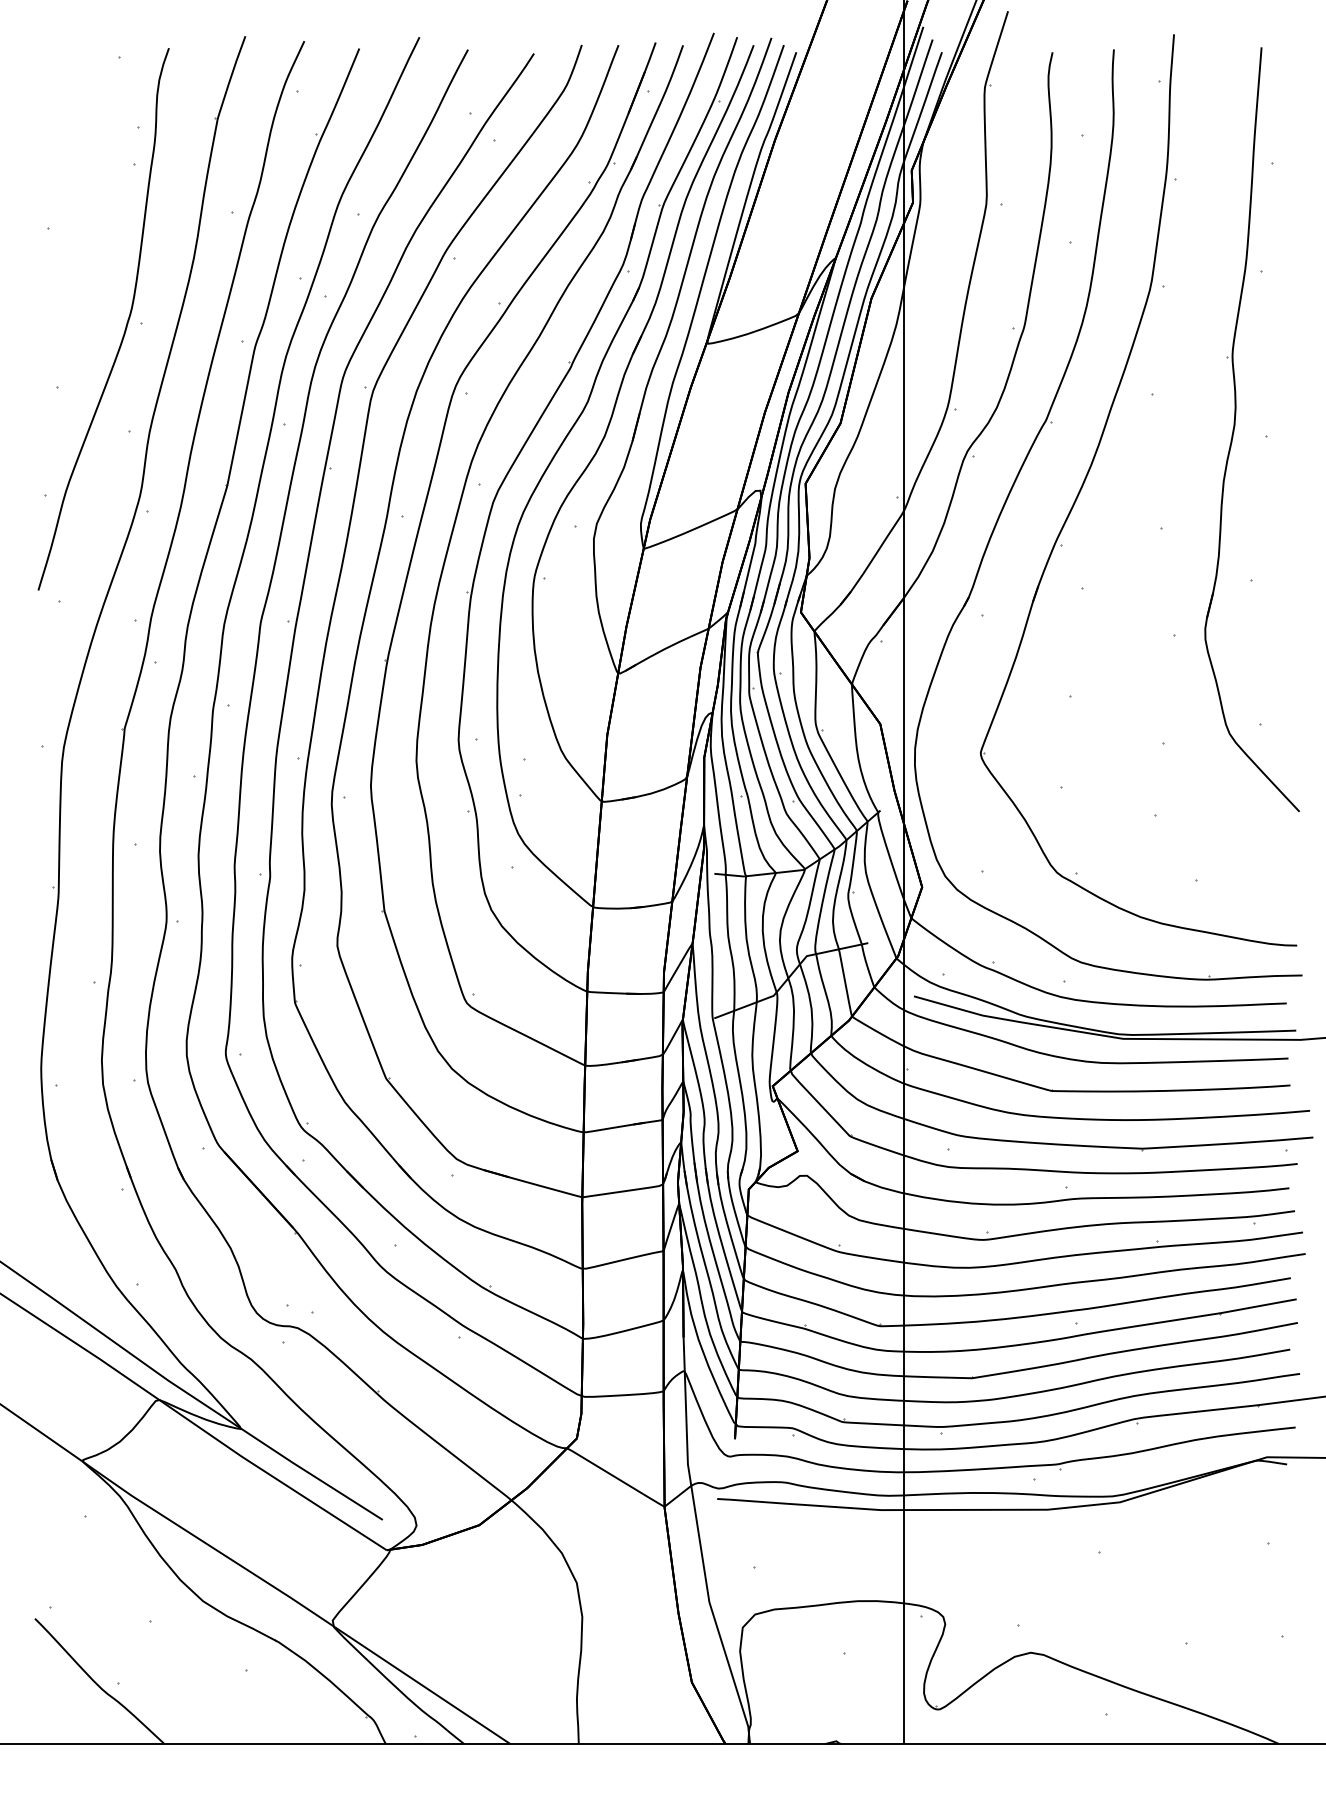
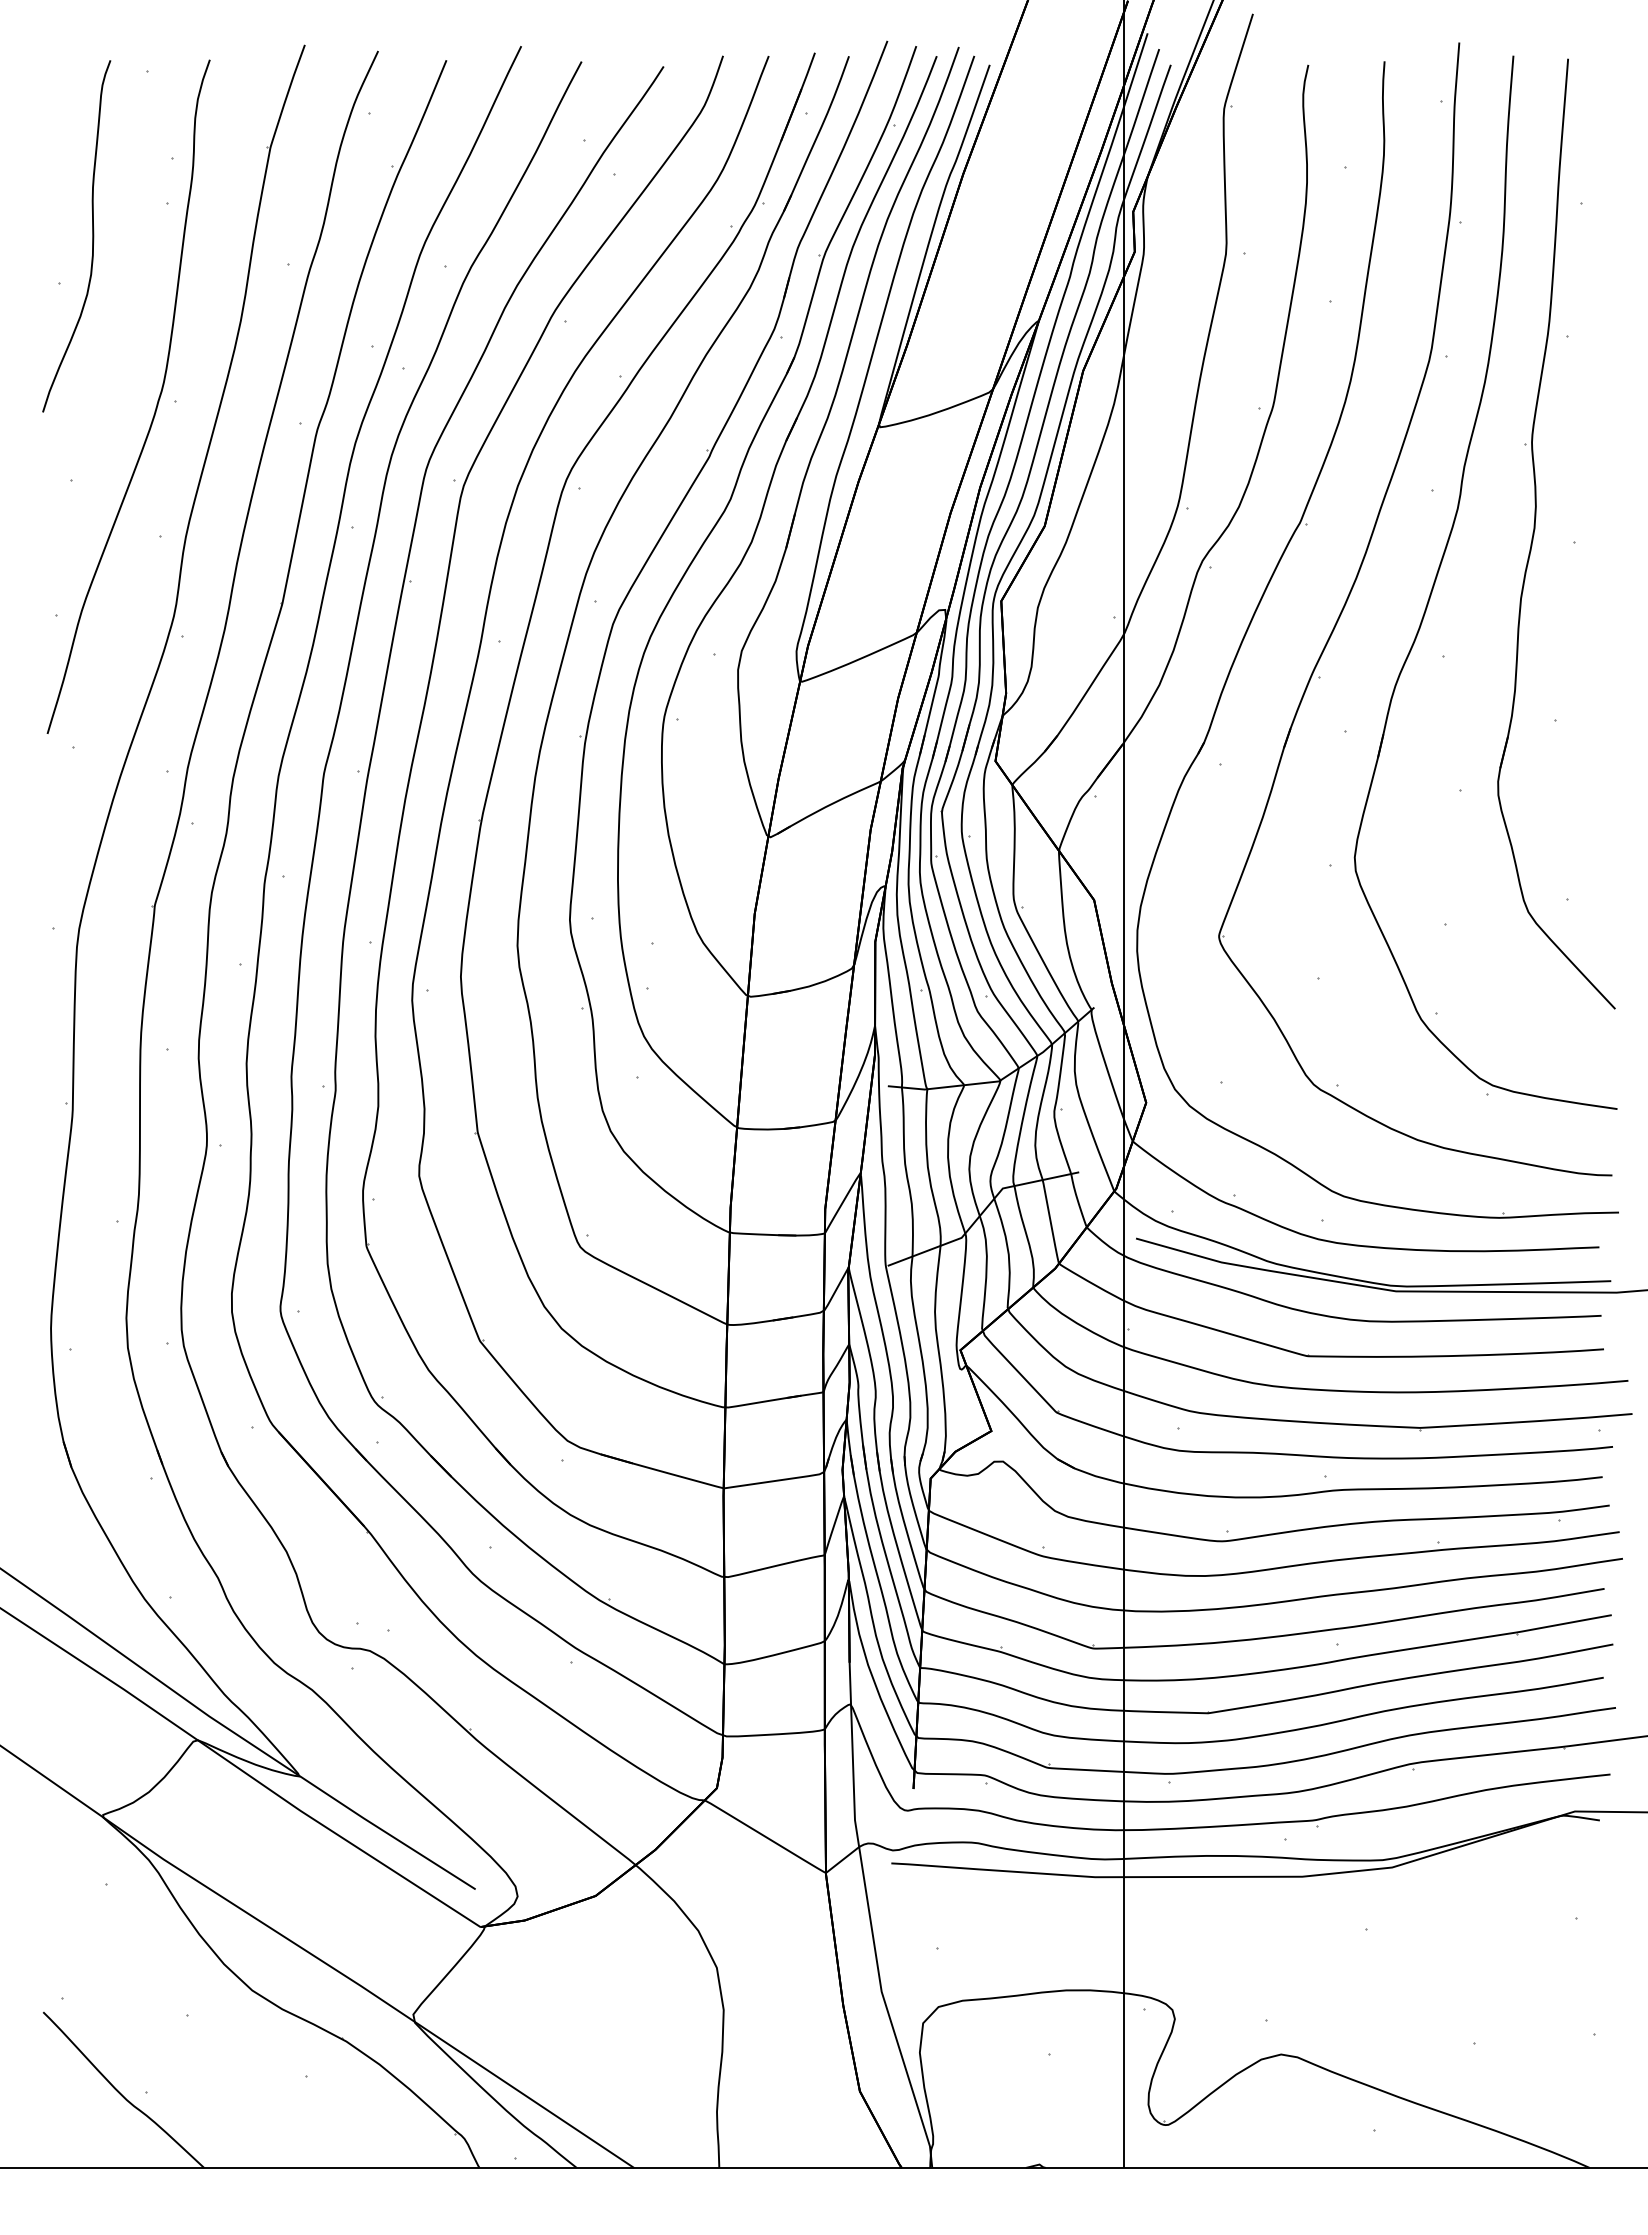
curve: (74, 190) -> (92, 236), added
part: (1158, 457) -> (1440, 568), added

